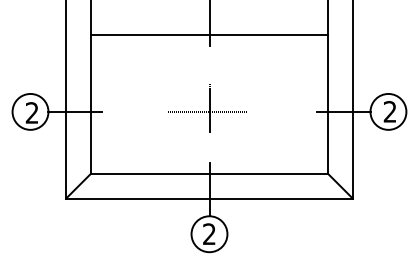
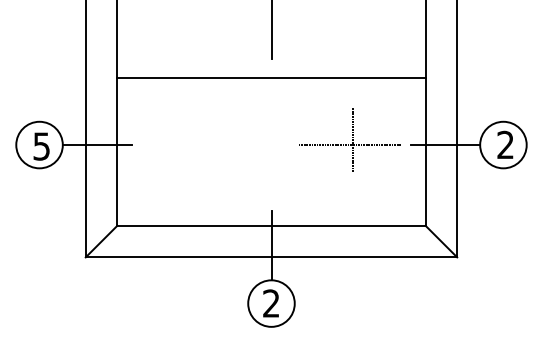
line: (209, 35) -> (271, 78), moved
part: (207, 107) -> (349, 139), moved
text: (32, 113) -> (41, 146), 2 -> 5

